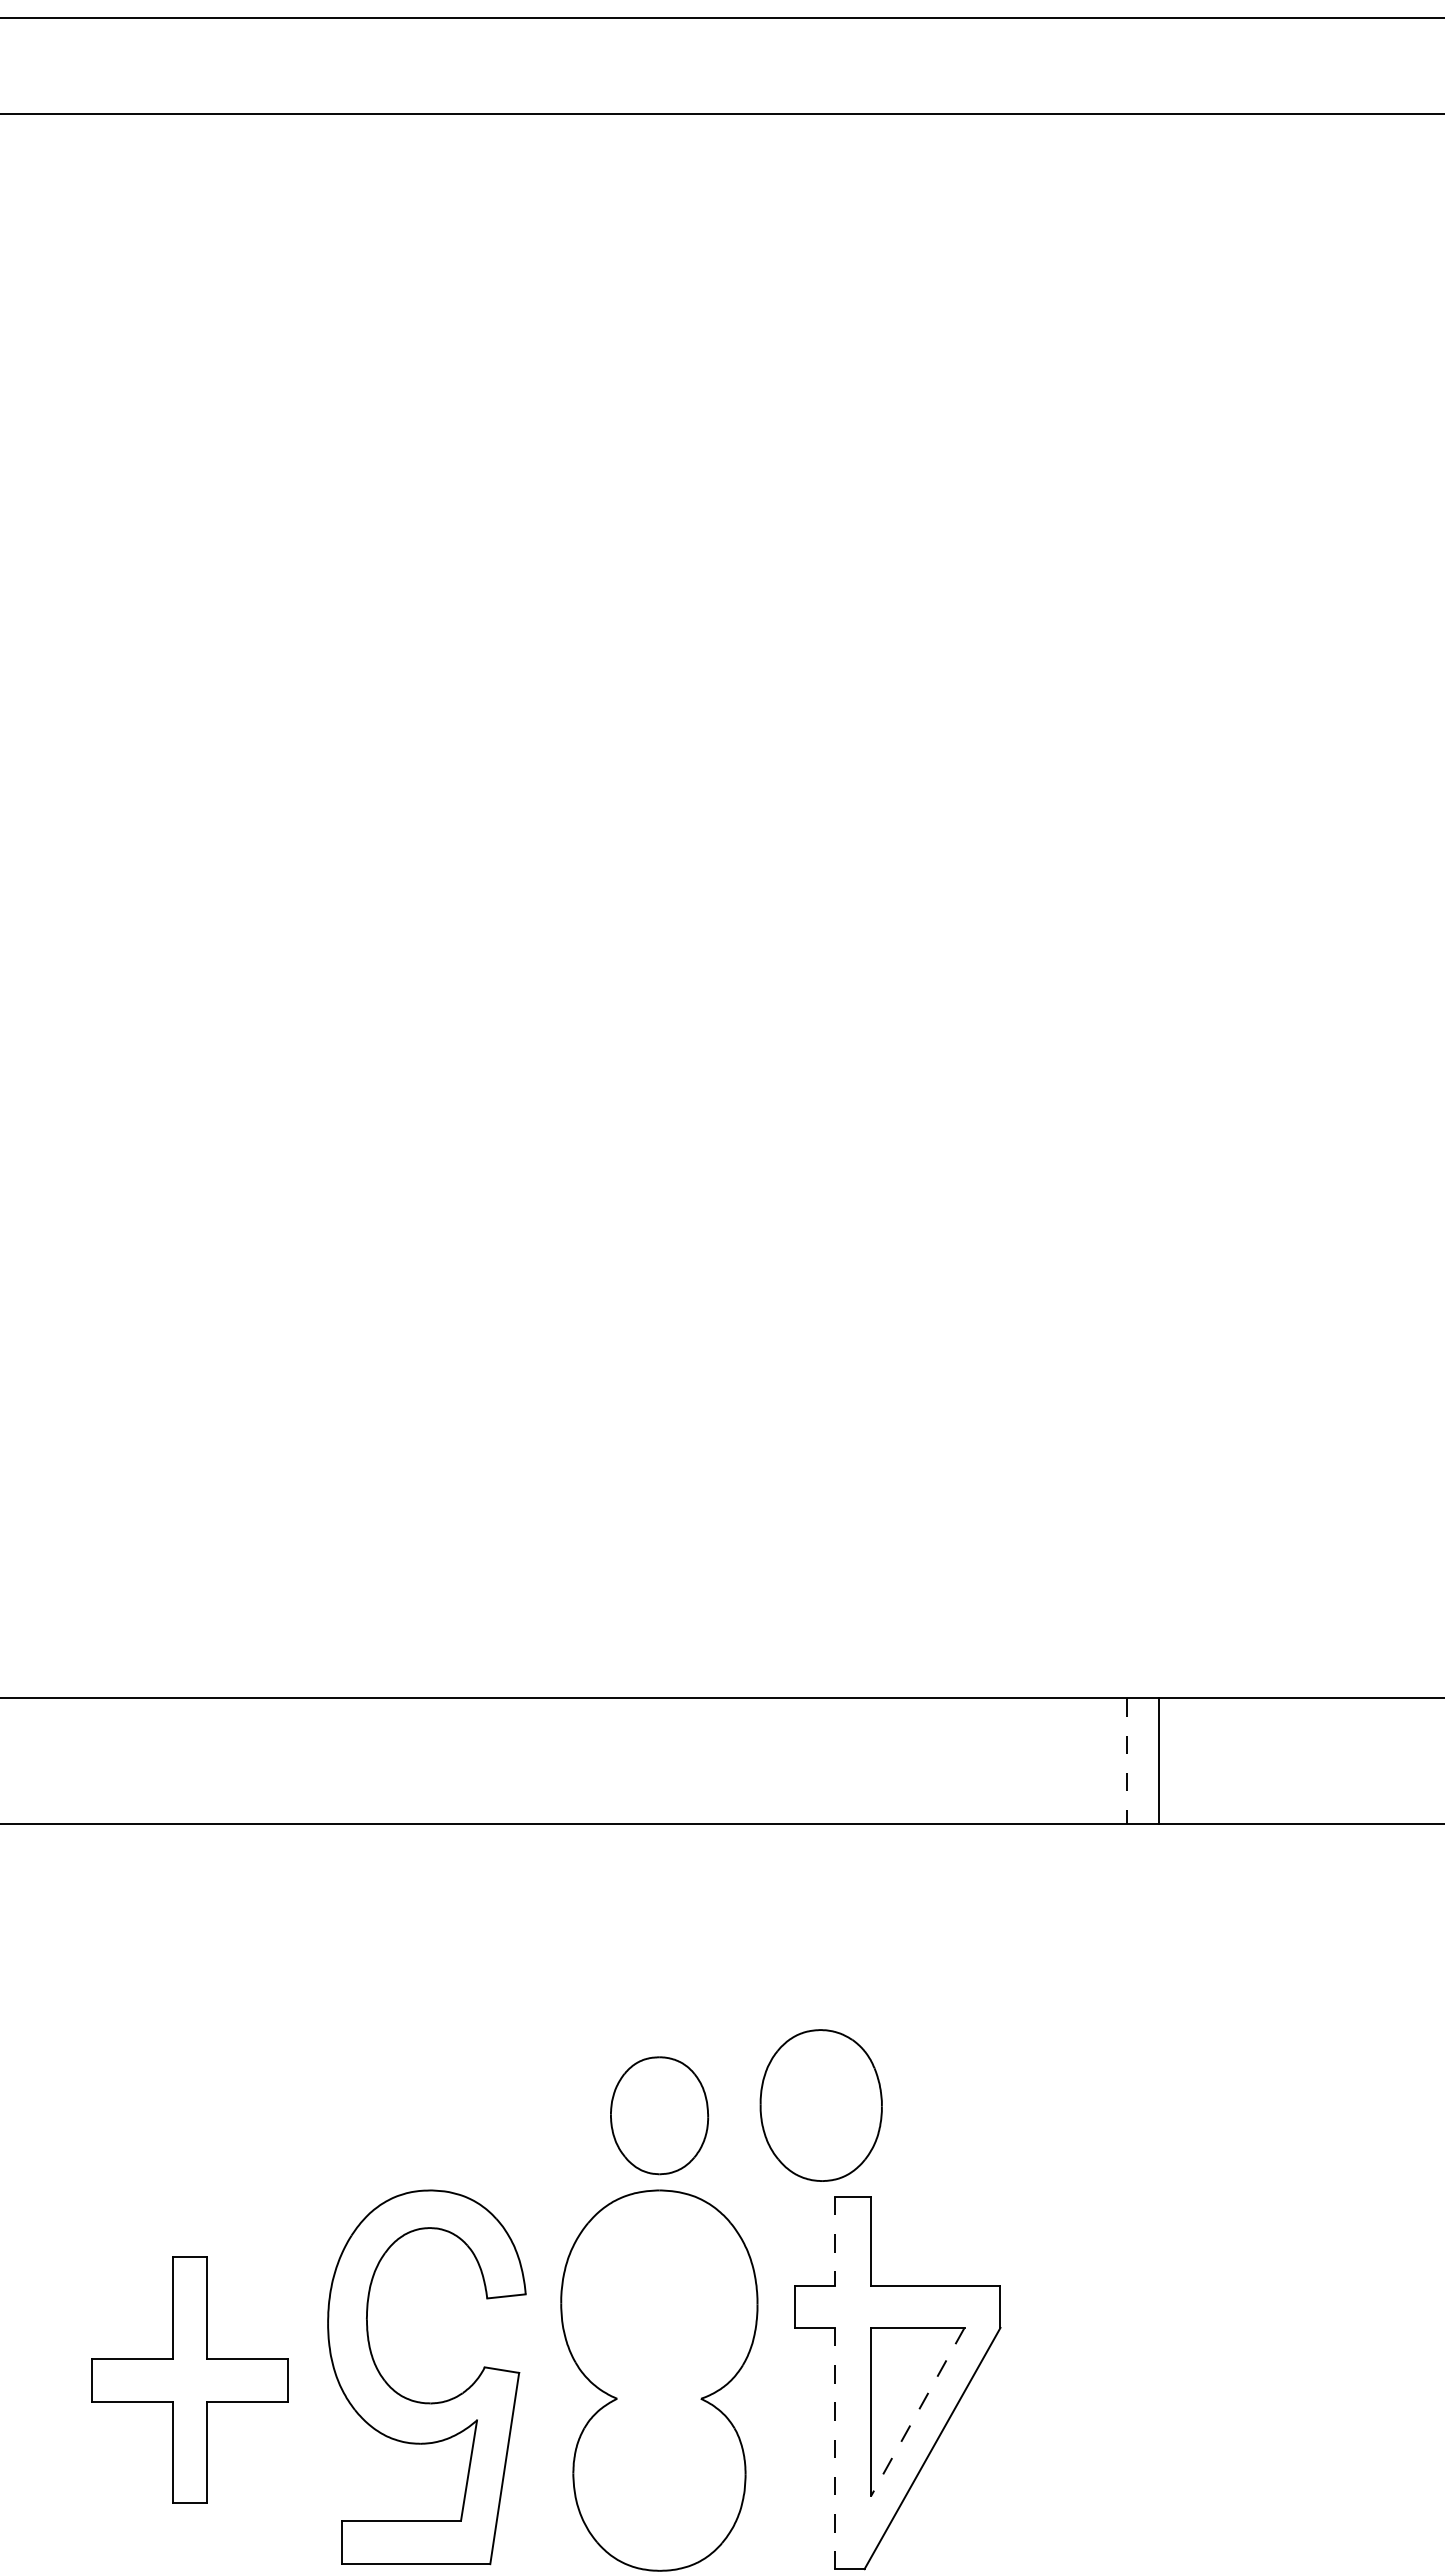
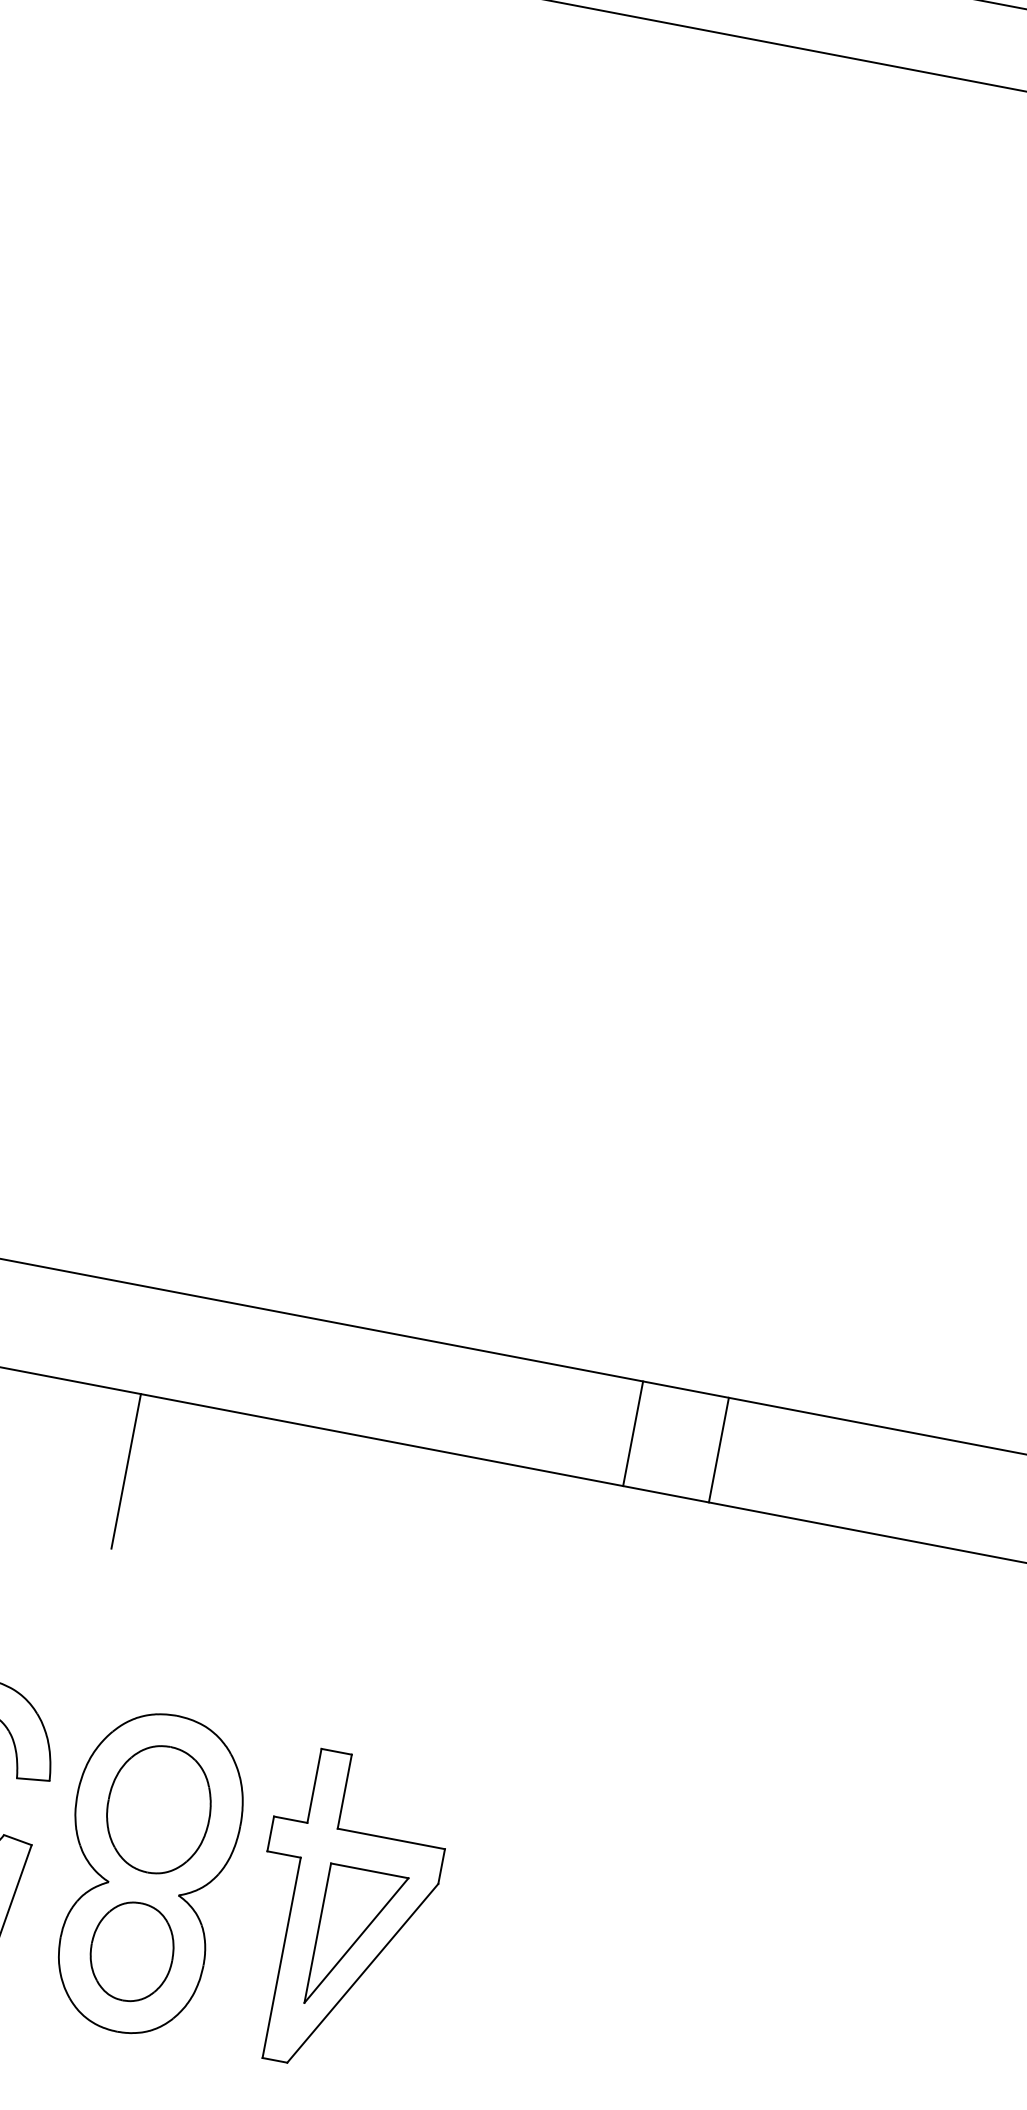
line: (1127, 1761) -> (633, 1433), dashed -> solid
line: (1159, 1761) -> (718, 1450), moved
line: (546, 1917) -> (126, 1471), added
part: (820, 2105) -> (158, 1809), moved
part: (659, 2115) -> (132, 1951), moved
line: (834, 2241) -> (314, 1785), dashed -> solid
line: (917, 2412) -> (356, 1941), dashed -> solid
line: (834, 2448) -> (281, 1957), dashed -> solid

